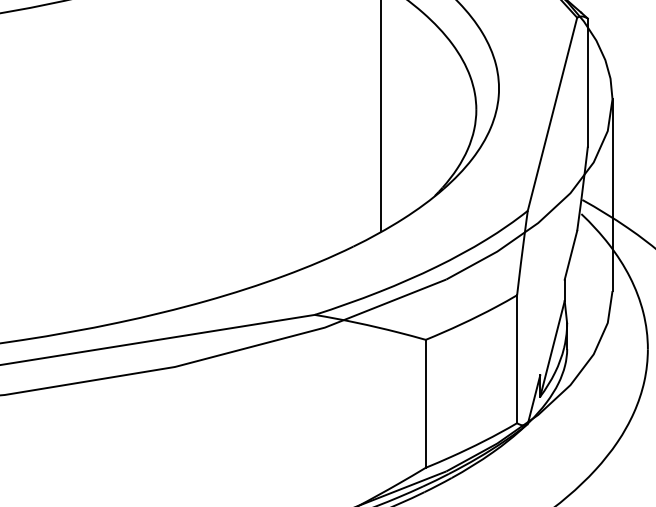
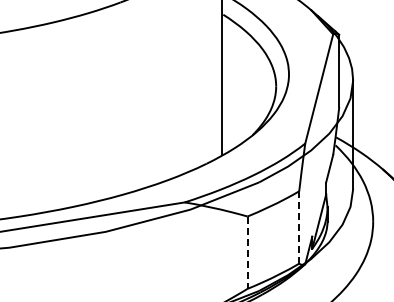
line: (517, 359) -> (299, 227), solid -> dashed
line: (425, 405) -> (247, 253), solid -> dashed

